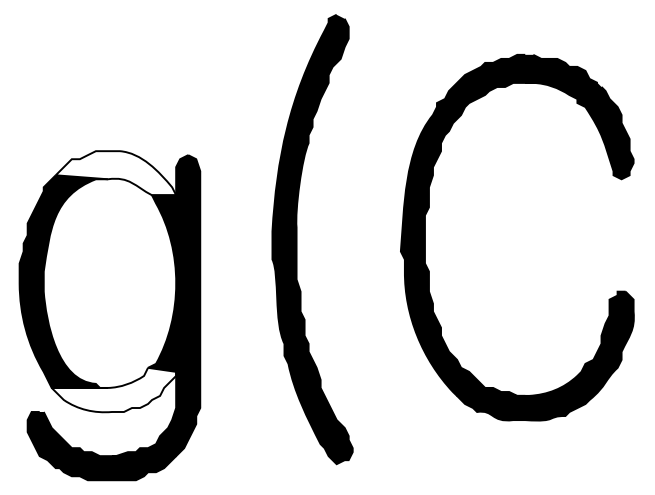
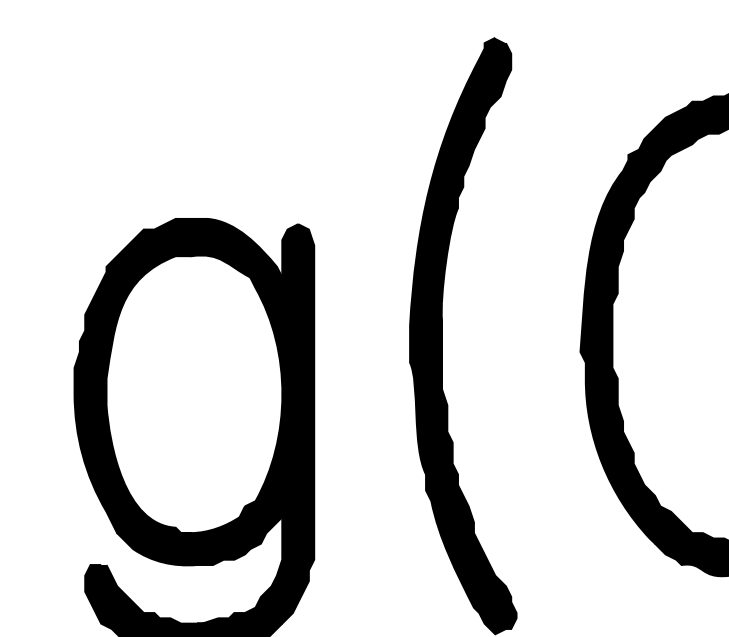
fill: (115, 173) -> (201, 248), added
fill: (113, 389) -> (199, 535), added

